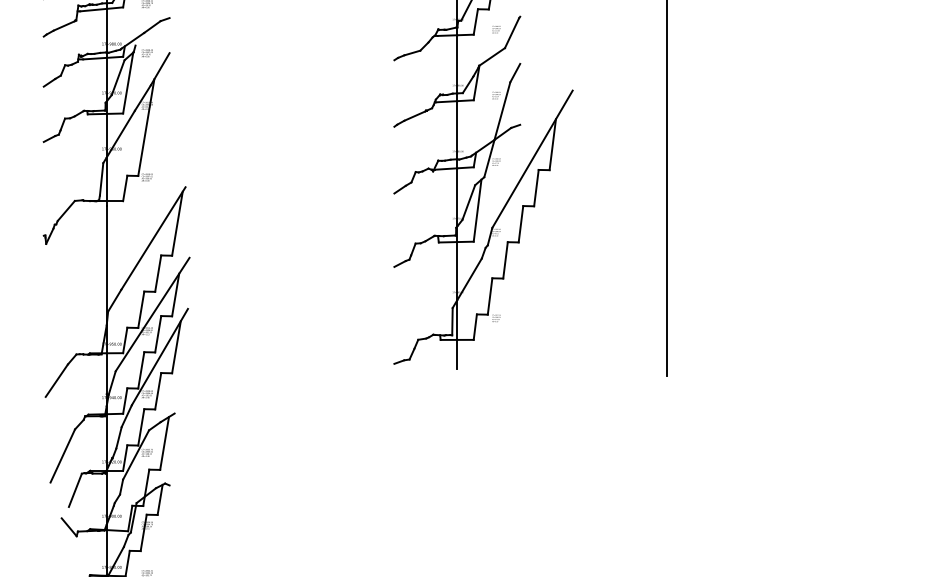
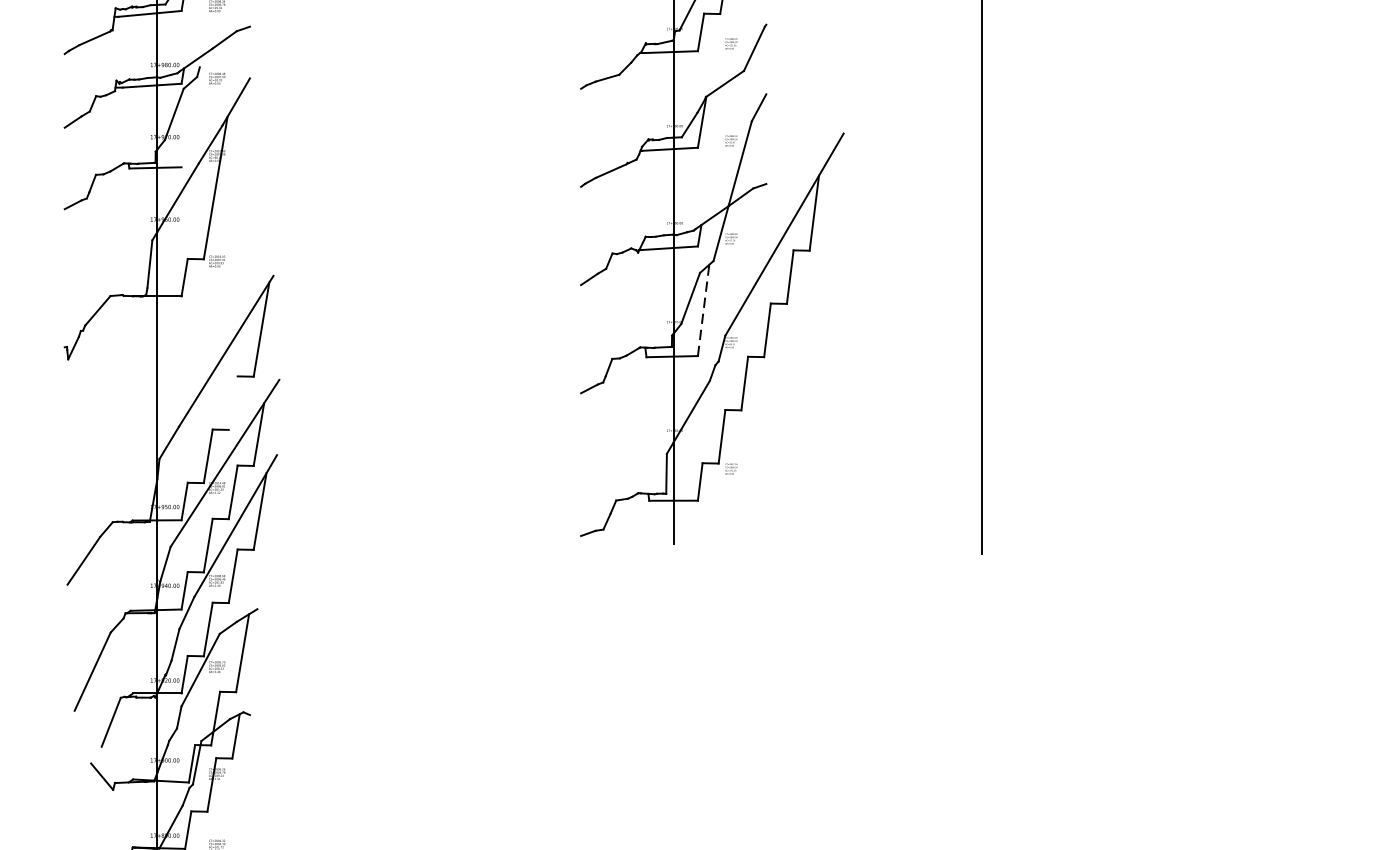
line: (128, 82) -> (189, 121), removed
line: (477, 210) -> (703, 310), solid -> dashed
line: (158, 273) -> (233, 402), removed

